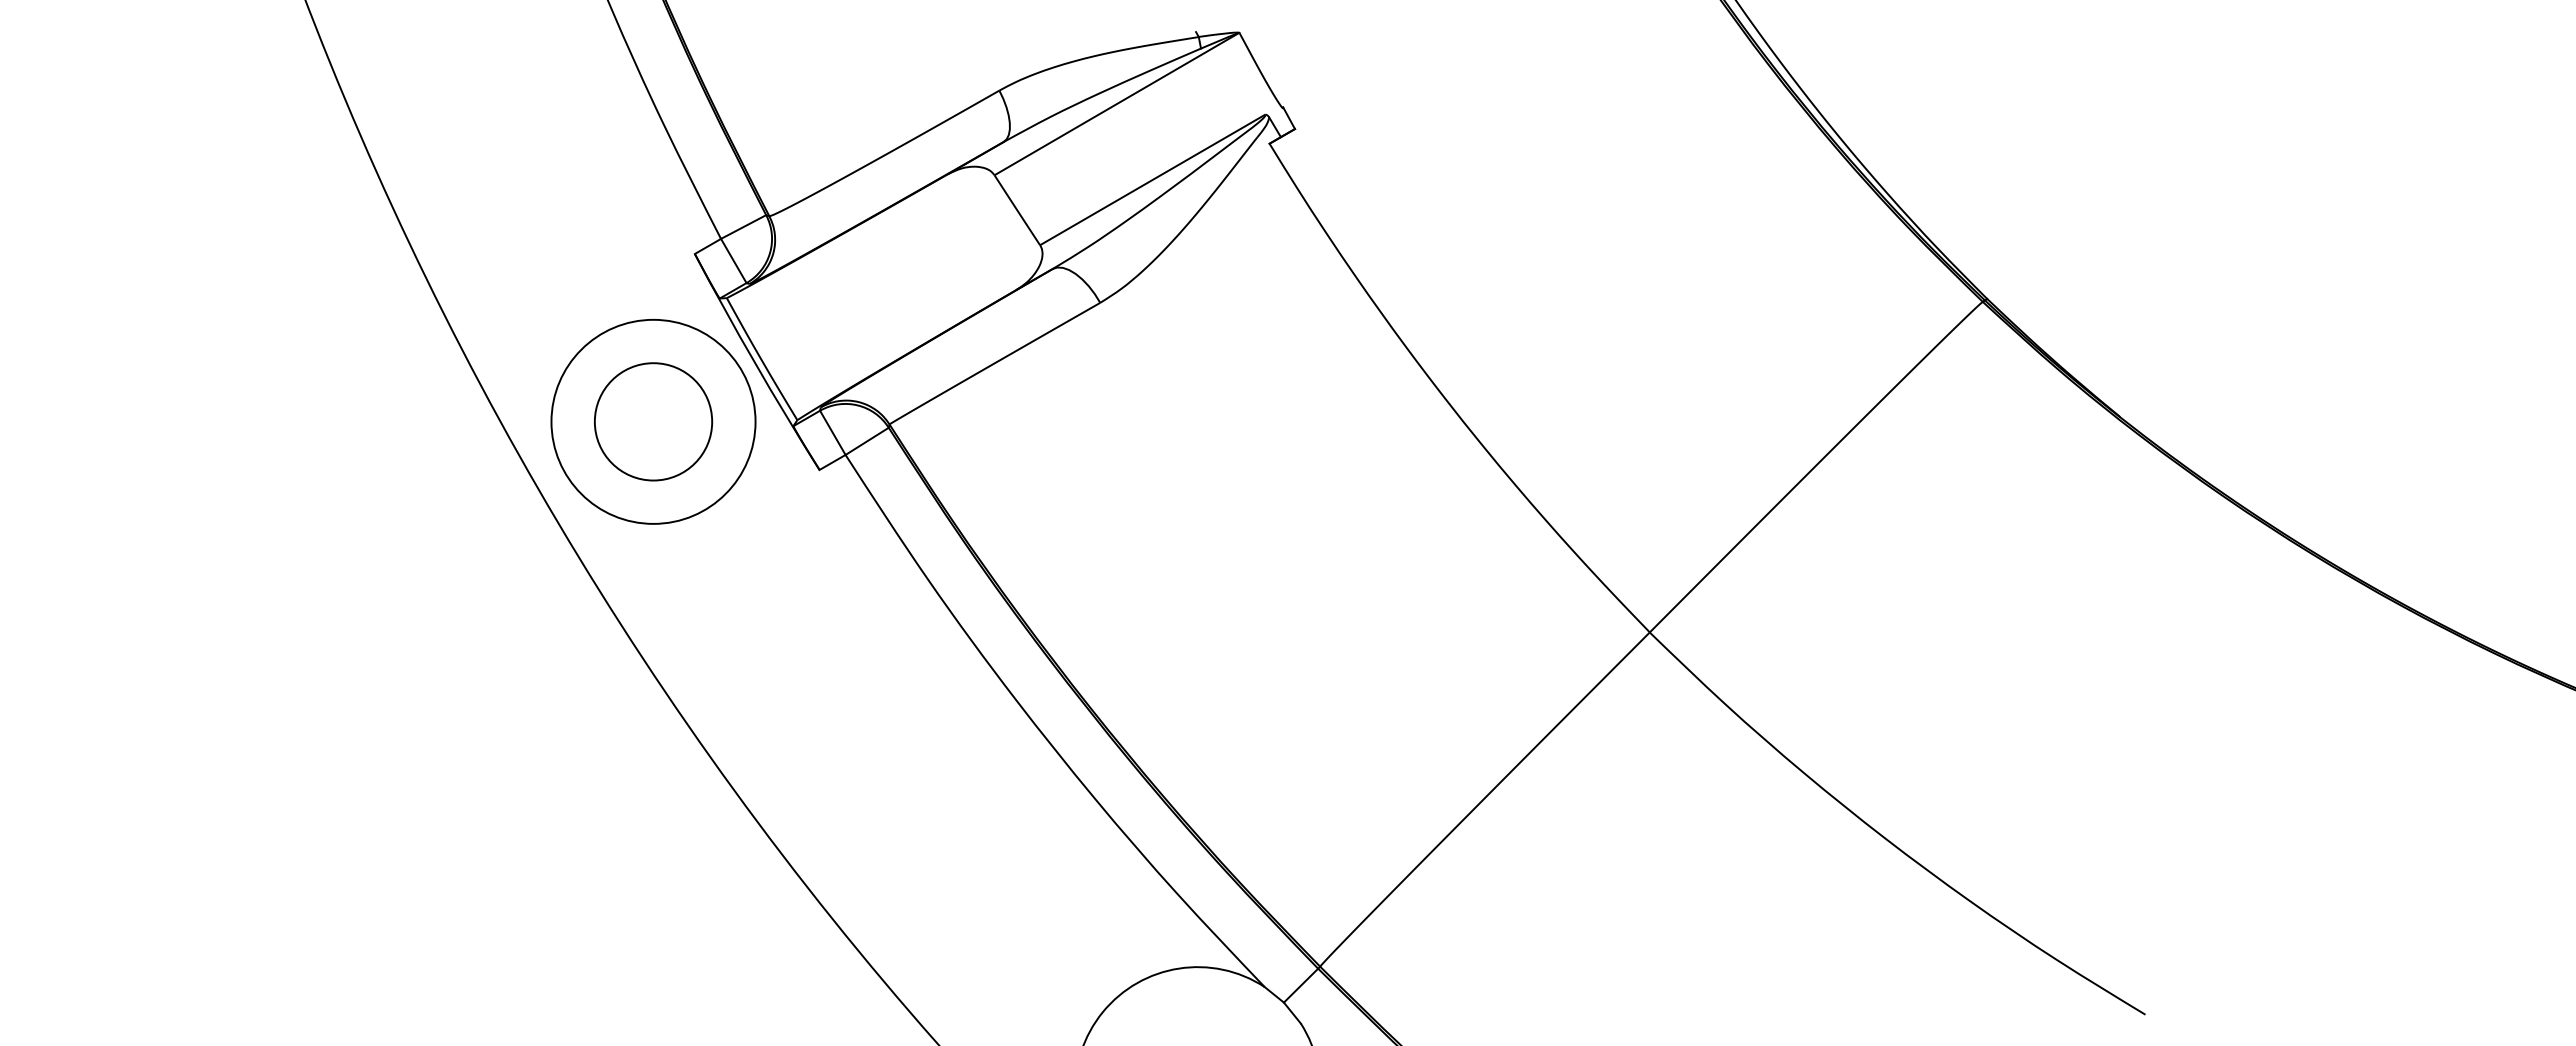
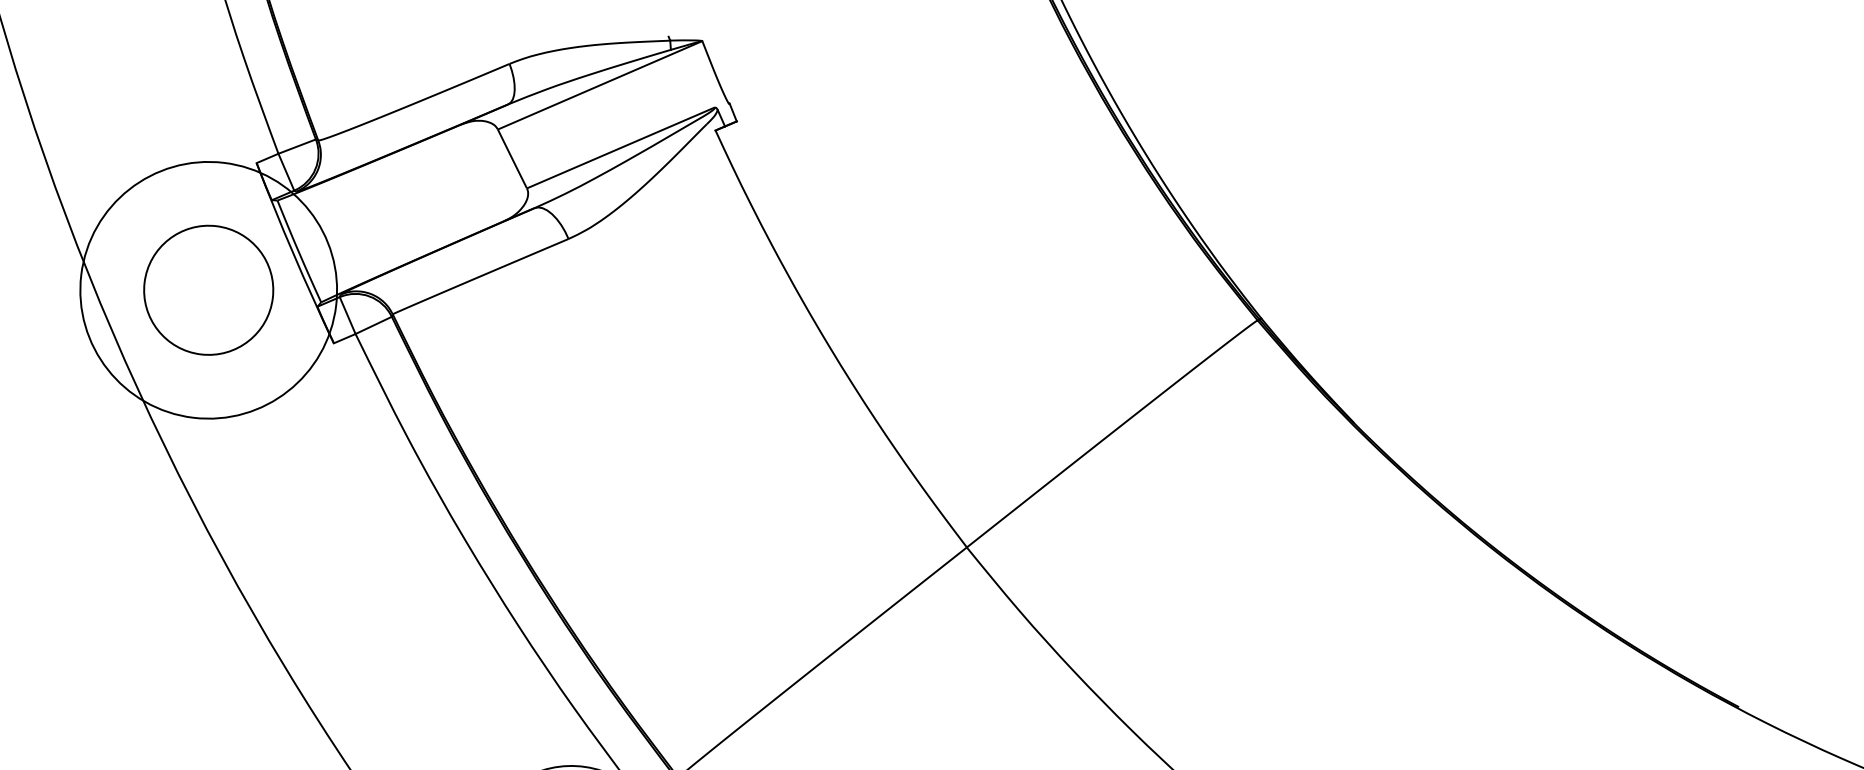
circle: (653, 421) -> (208, 290), size x1.4
circle: (653, 421) -> (208, 290), size x1.6

